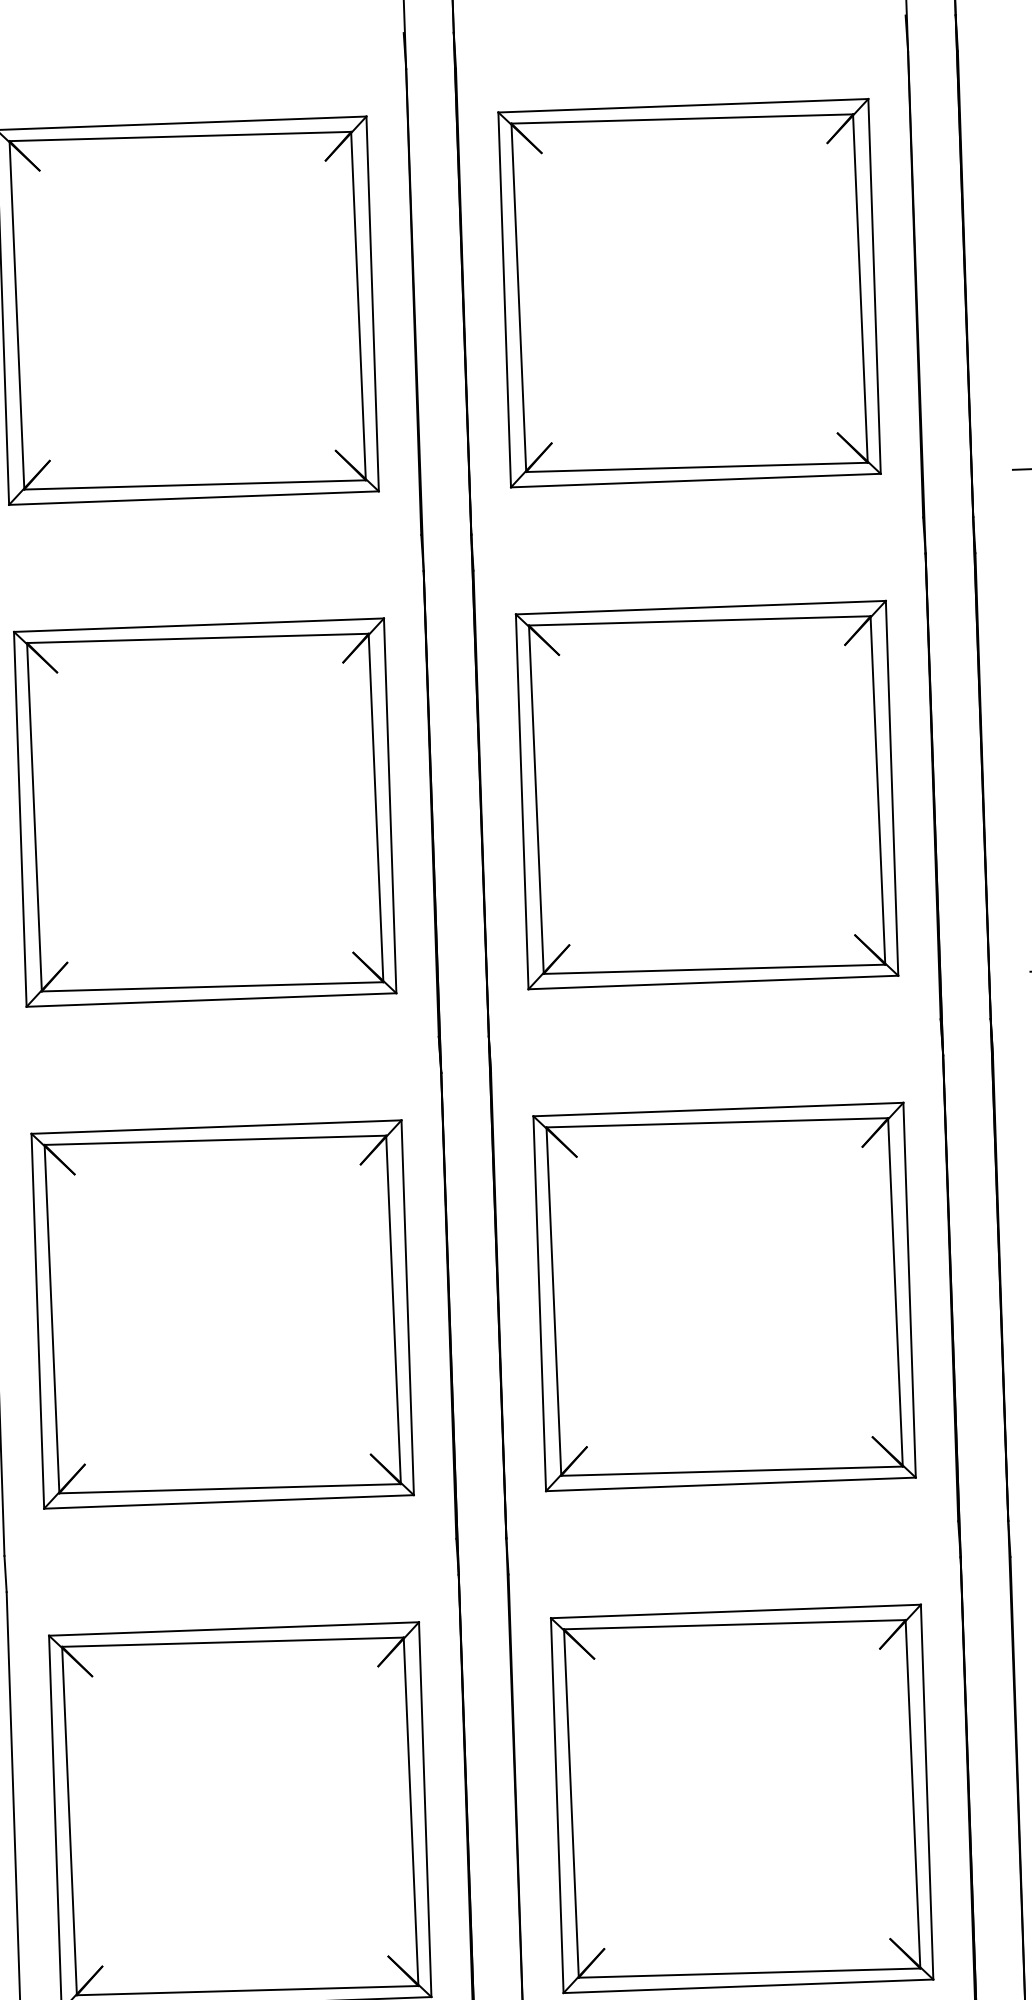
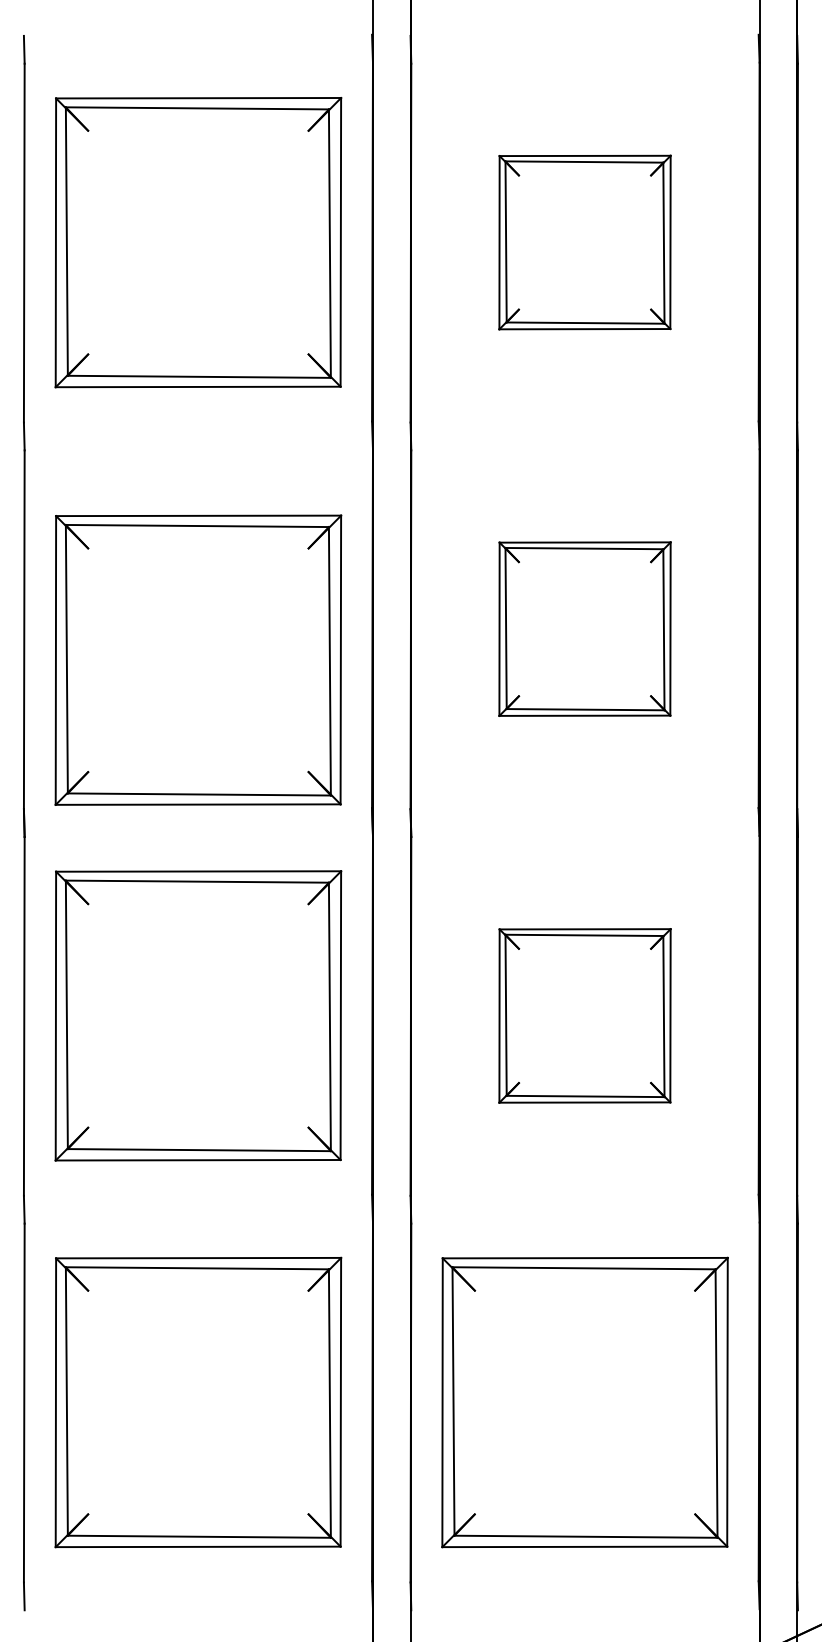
part: (688, 293) -> (584, 242), size x0.6
part: (706, 794) -> (584, 628), size x0.6
part: (205, 811) -> (198, 659), moved
part: (723, 1296) -> (584, 1015), size x0.6

